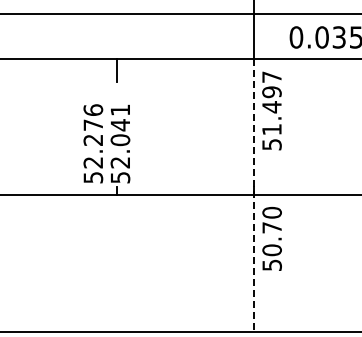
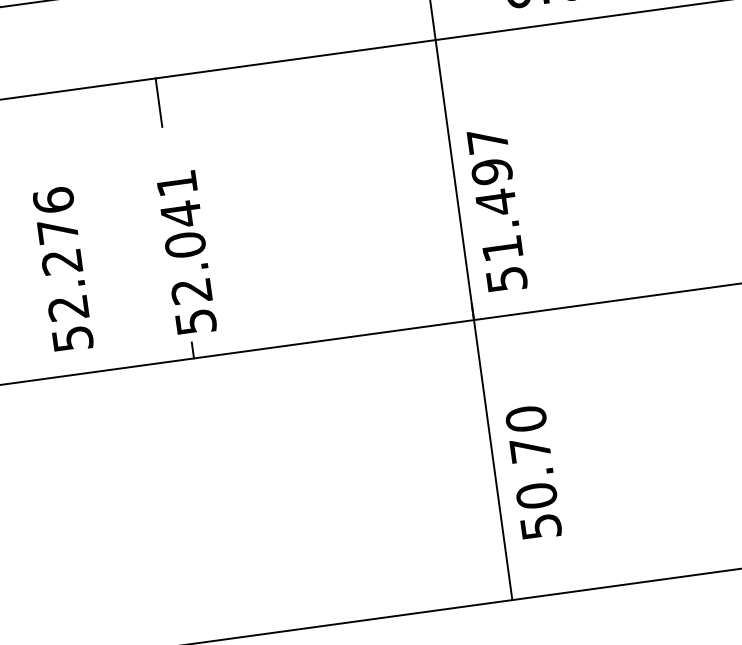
text: (271, 110) -> (496, 209), moved
text: (93, 143) -> (63, 268), moved
line: (253, 195) -> (473, 321), dashed -> solid
text: (271, 238) -> (532, 471), moved

